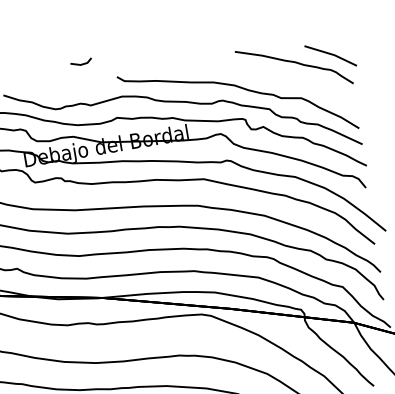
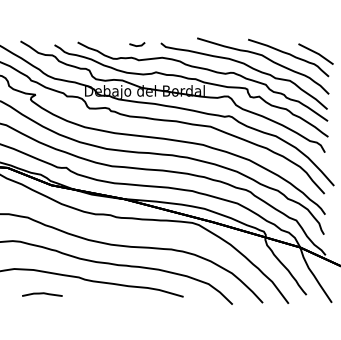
line: (81, 63) -> (137, 45), moved
curve: (267, 75) -> (268, 60), added

